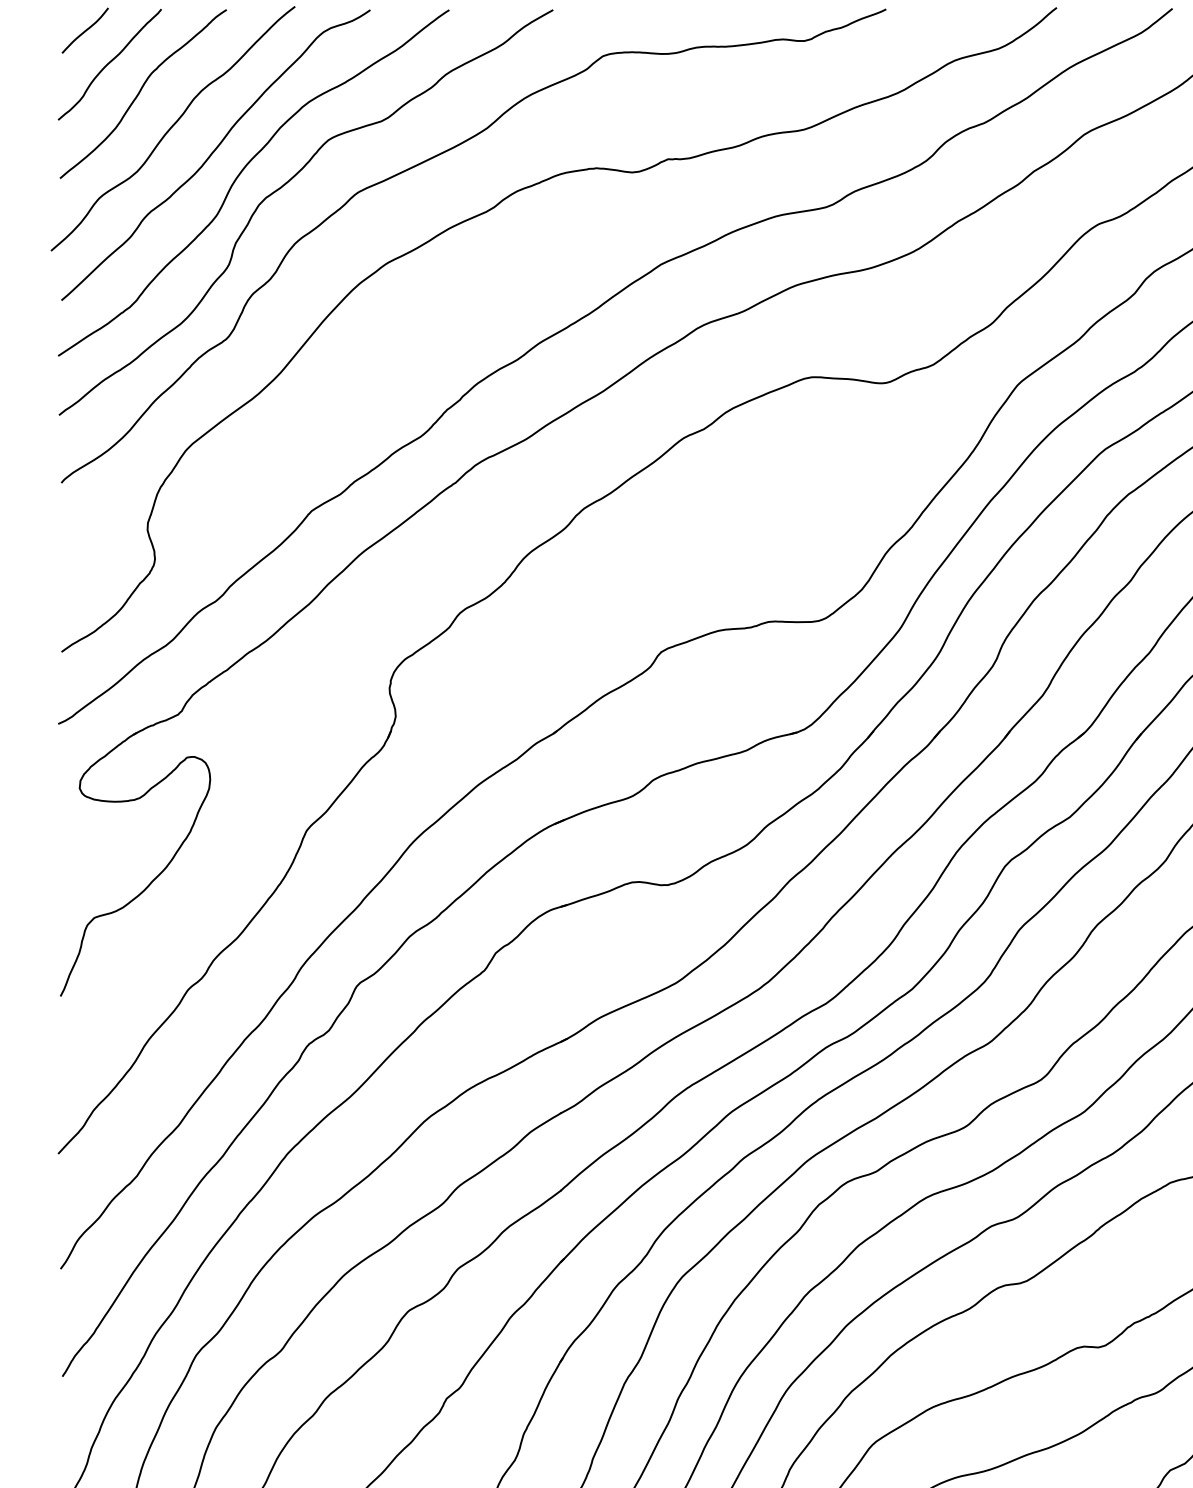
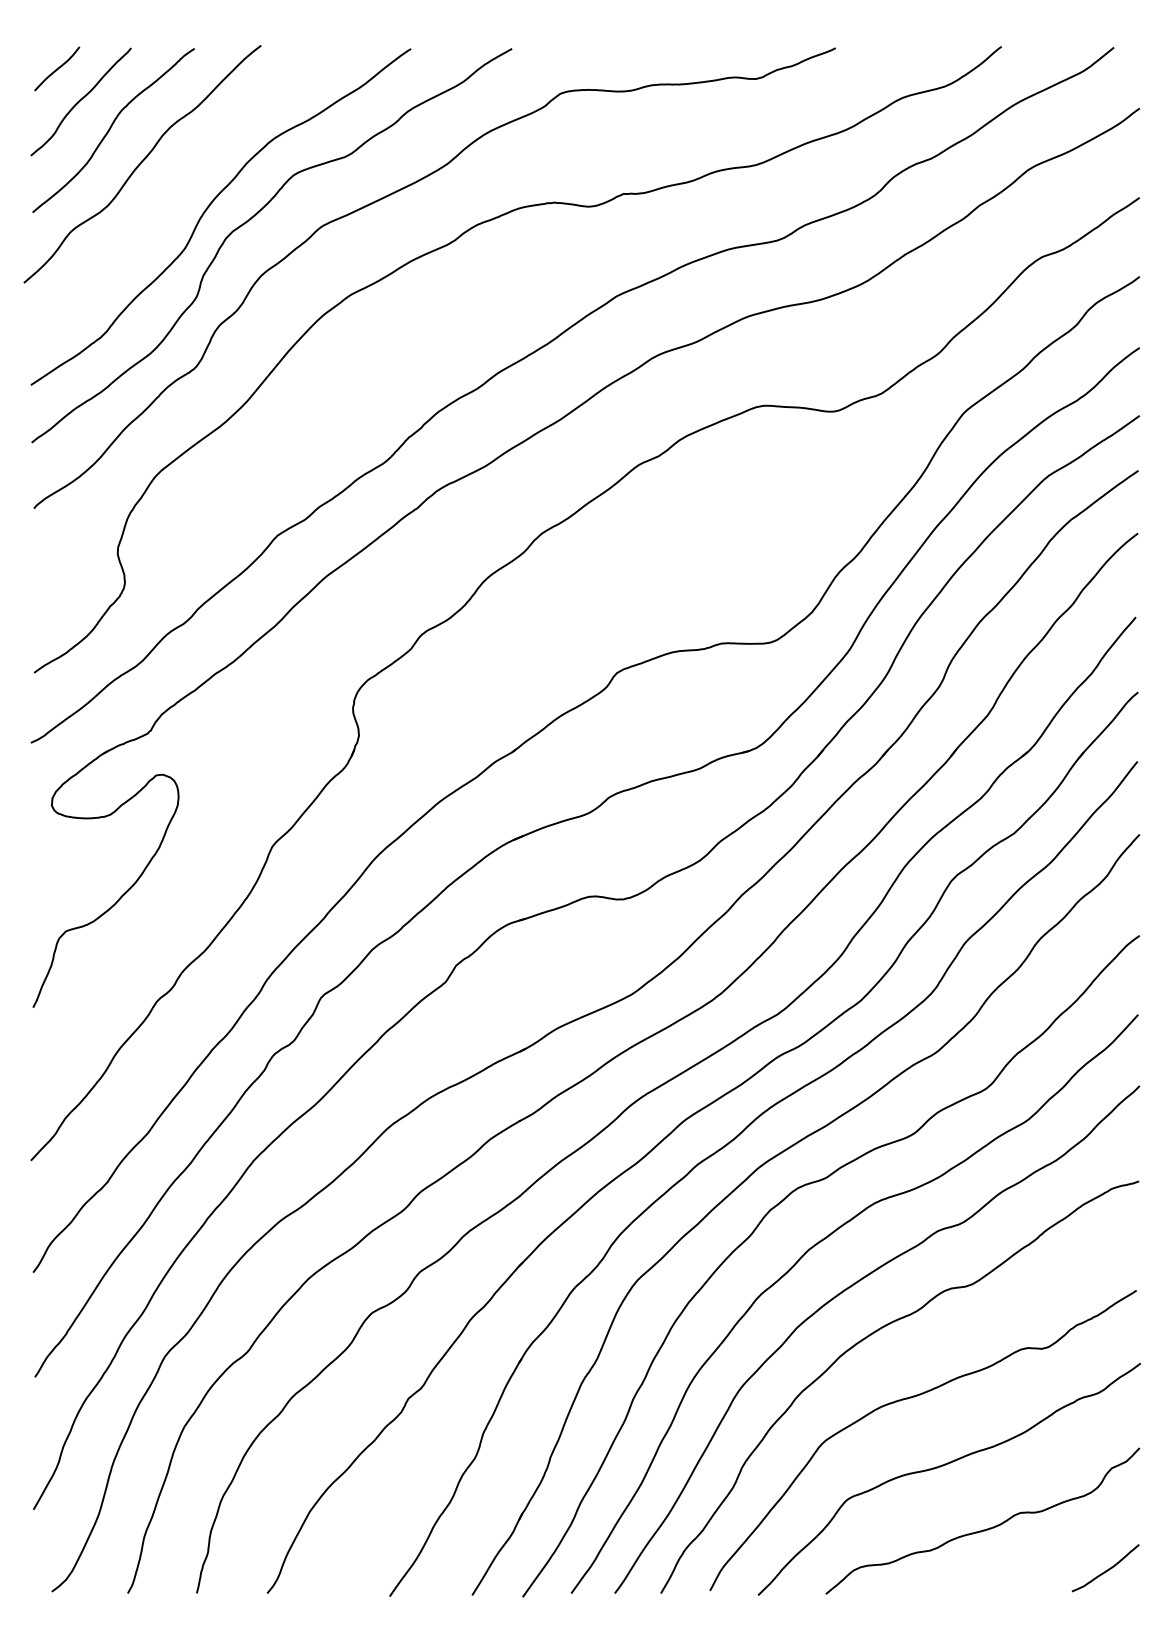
curve: (214, 152) -> (182, 187), removed

